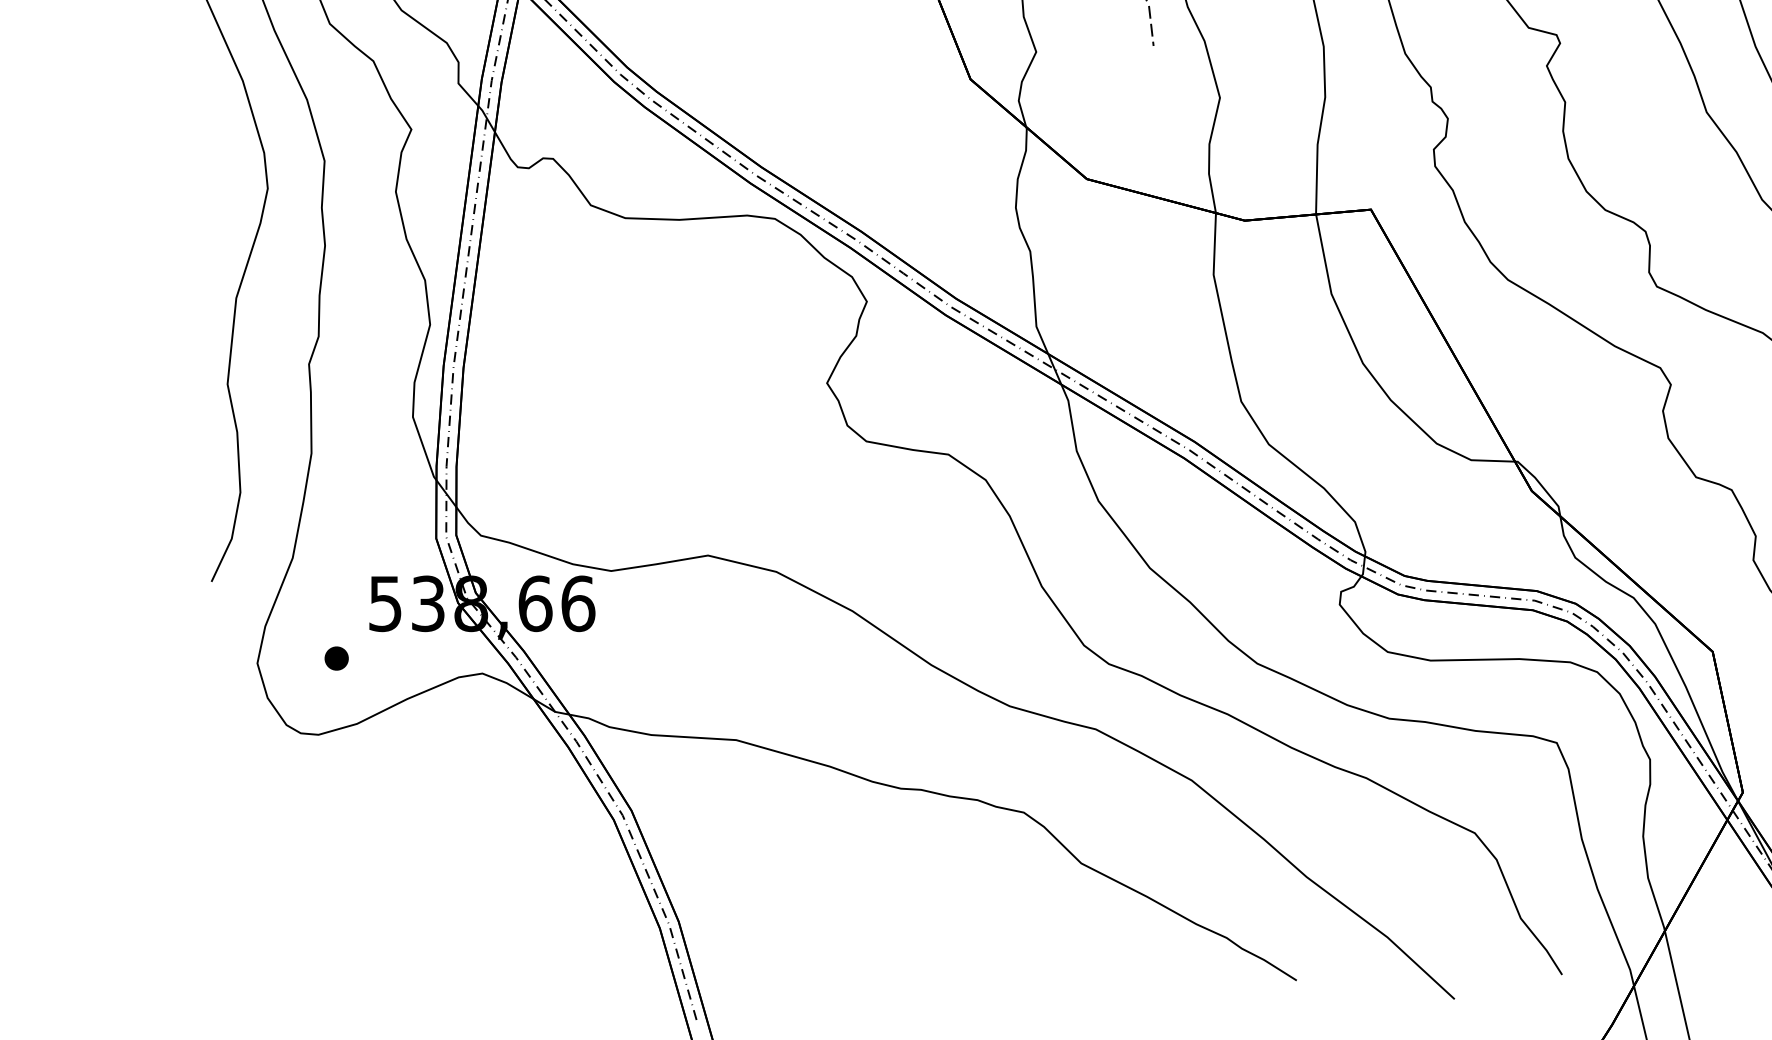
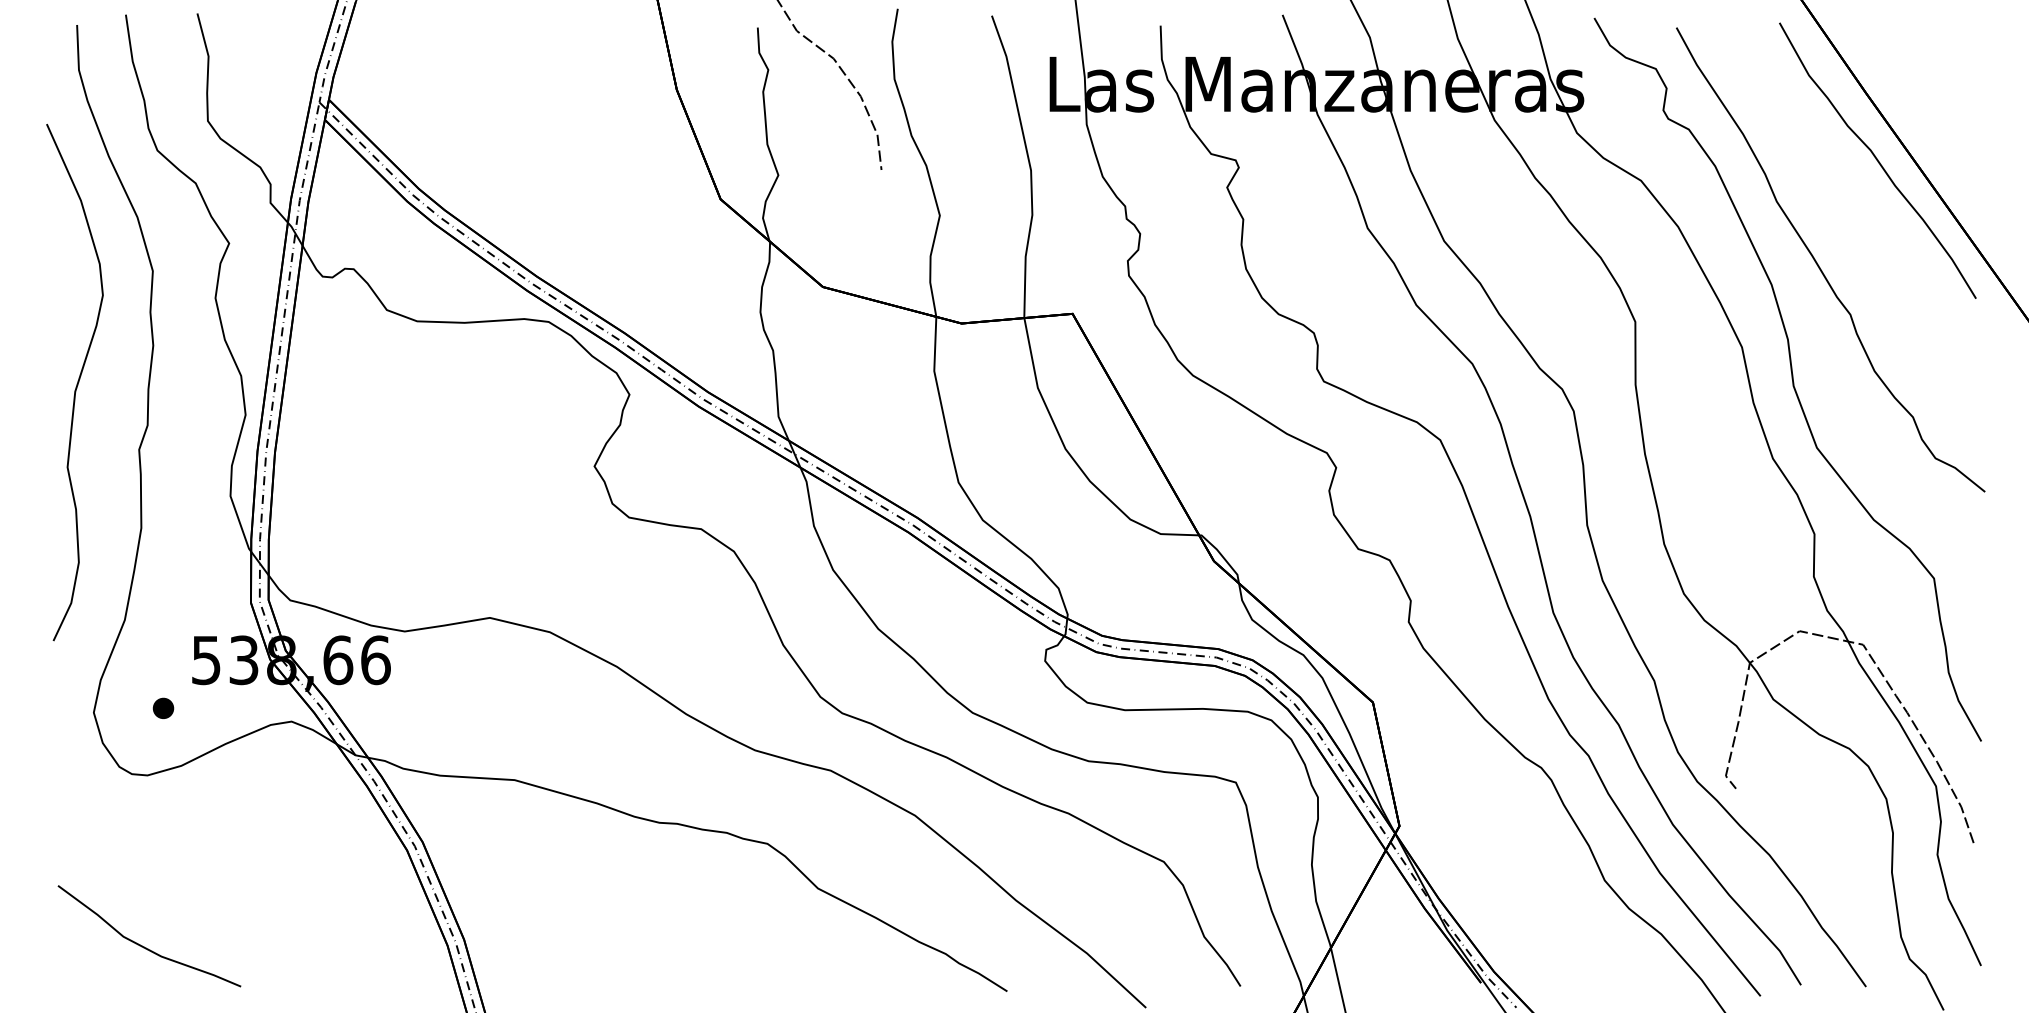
curve: (315, 929) -> (144, 946), added

